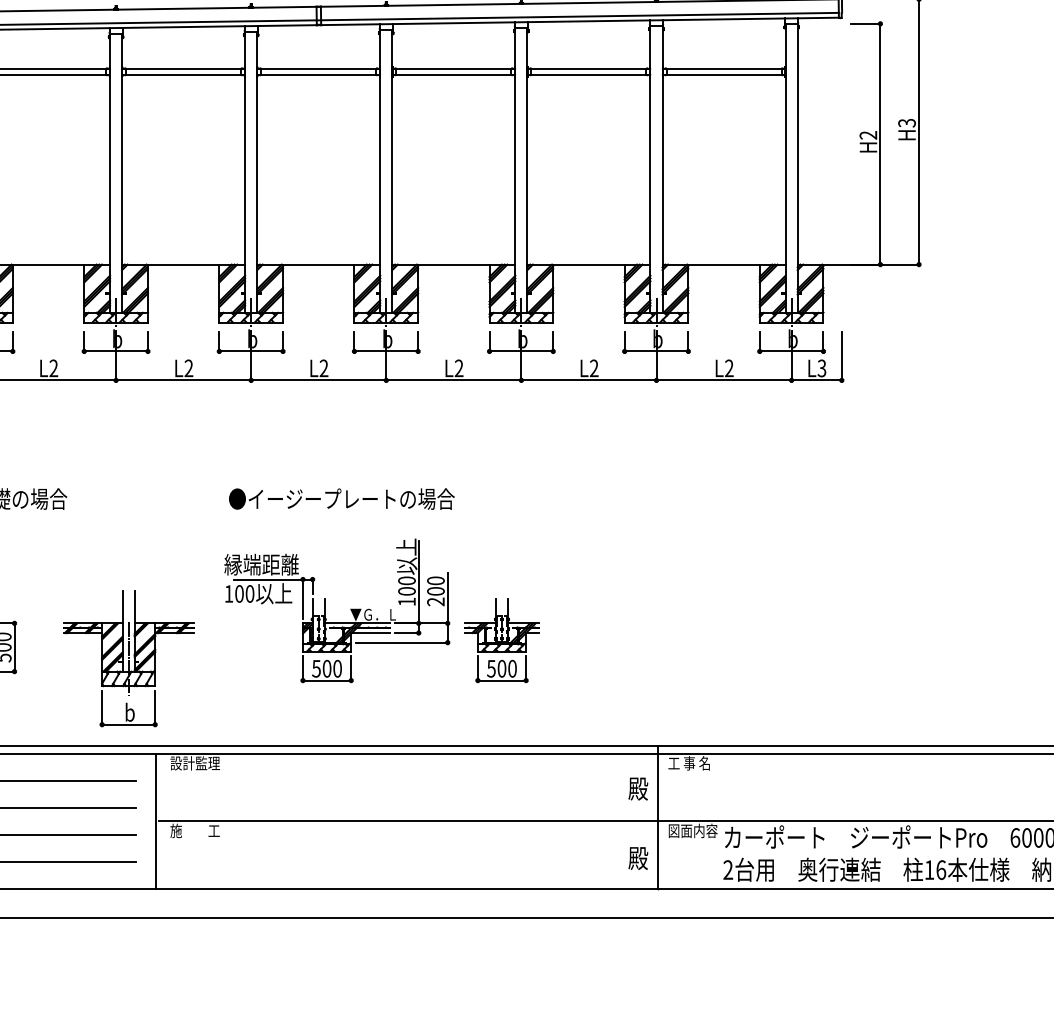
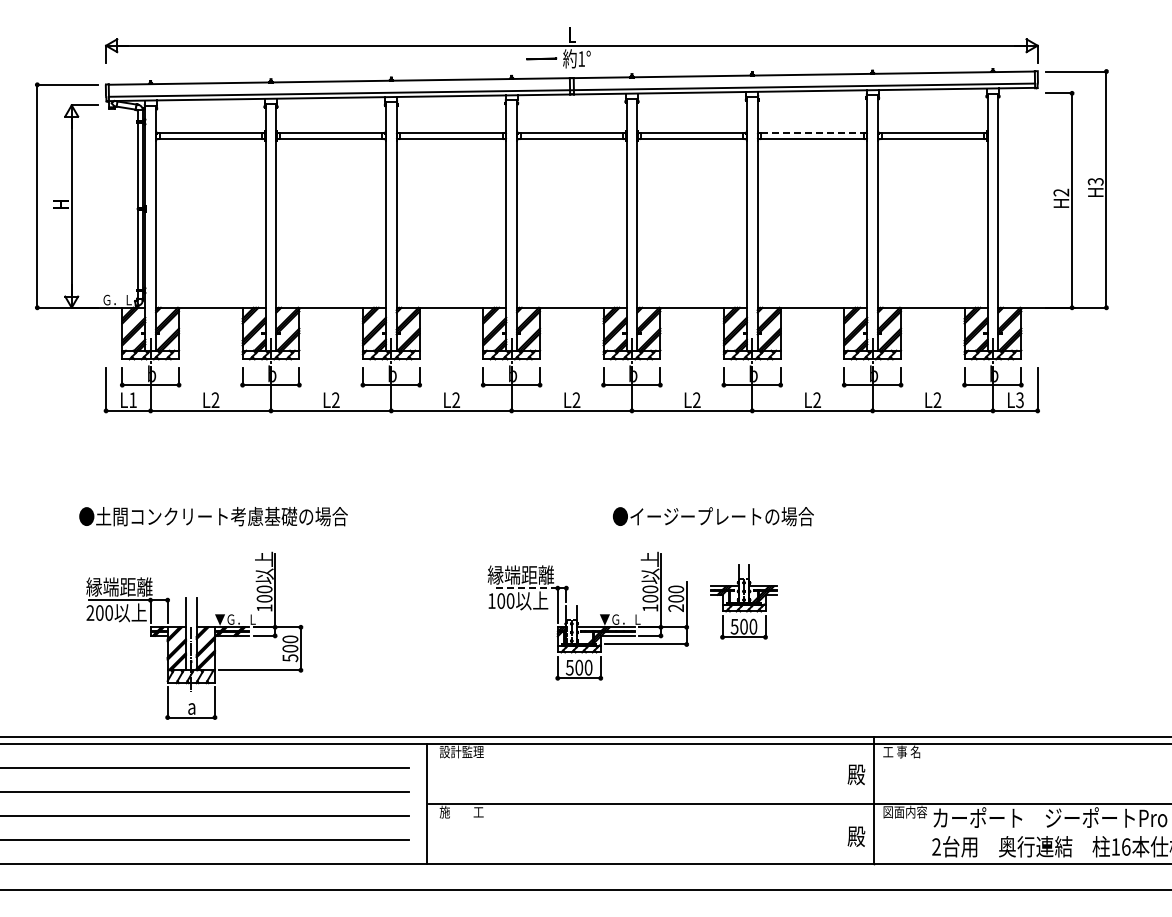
line: (588, 68) -> (812, 133), solid -> dashed
text: (340, 498) -> (712, 516), moved
line: (267, 579) -> (526, 588), solid -> dashed
part: (501, 640) -> (743, 601), moved
part: (128, 658) -> (402, 658), removed

